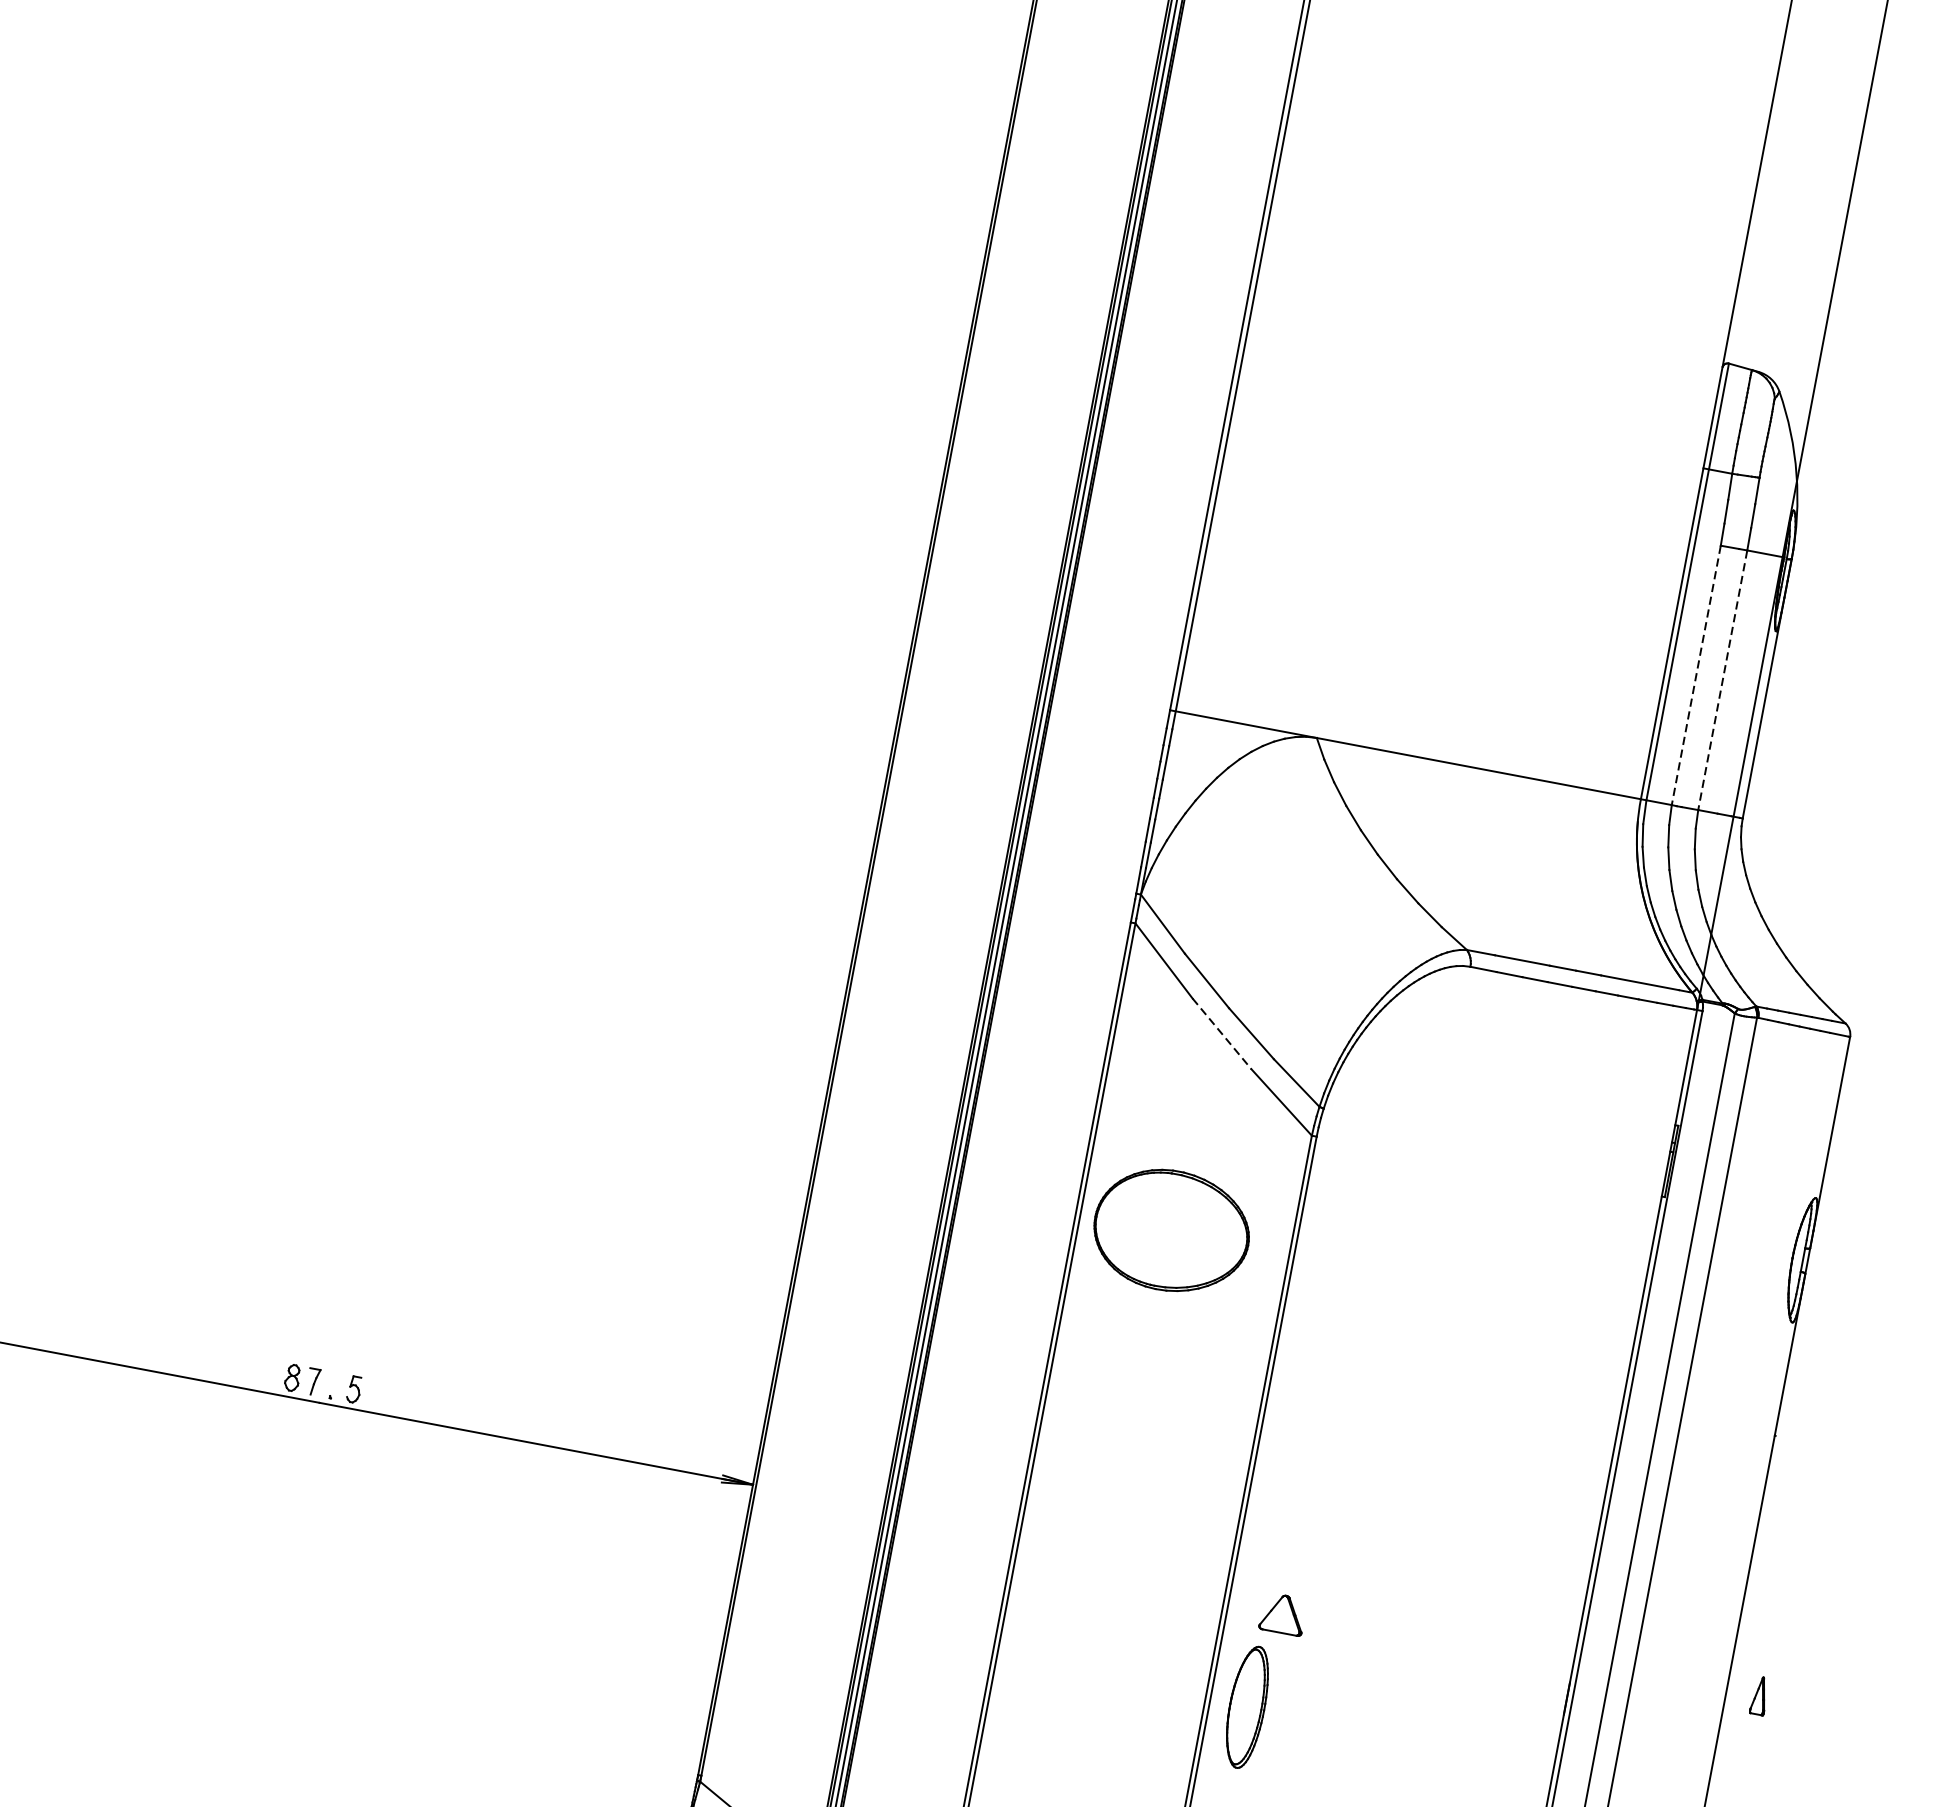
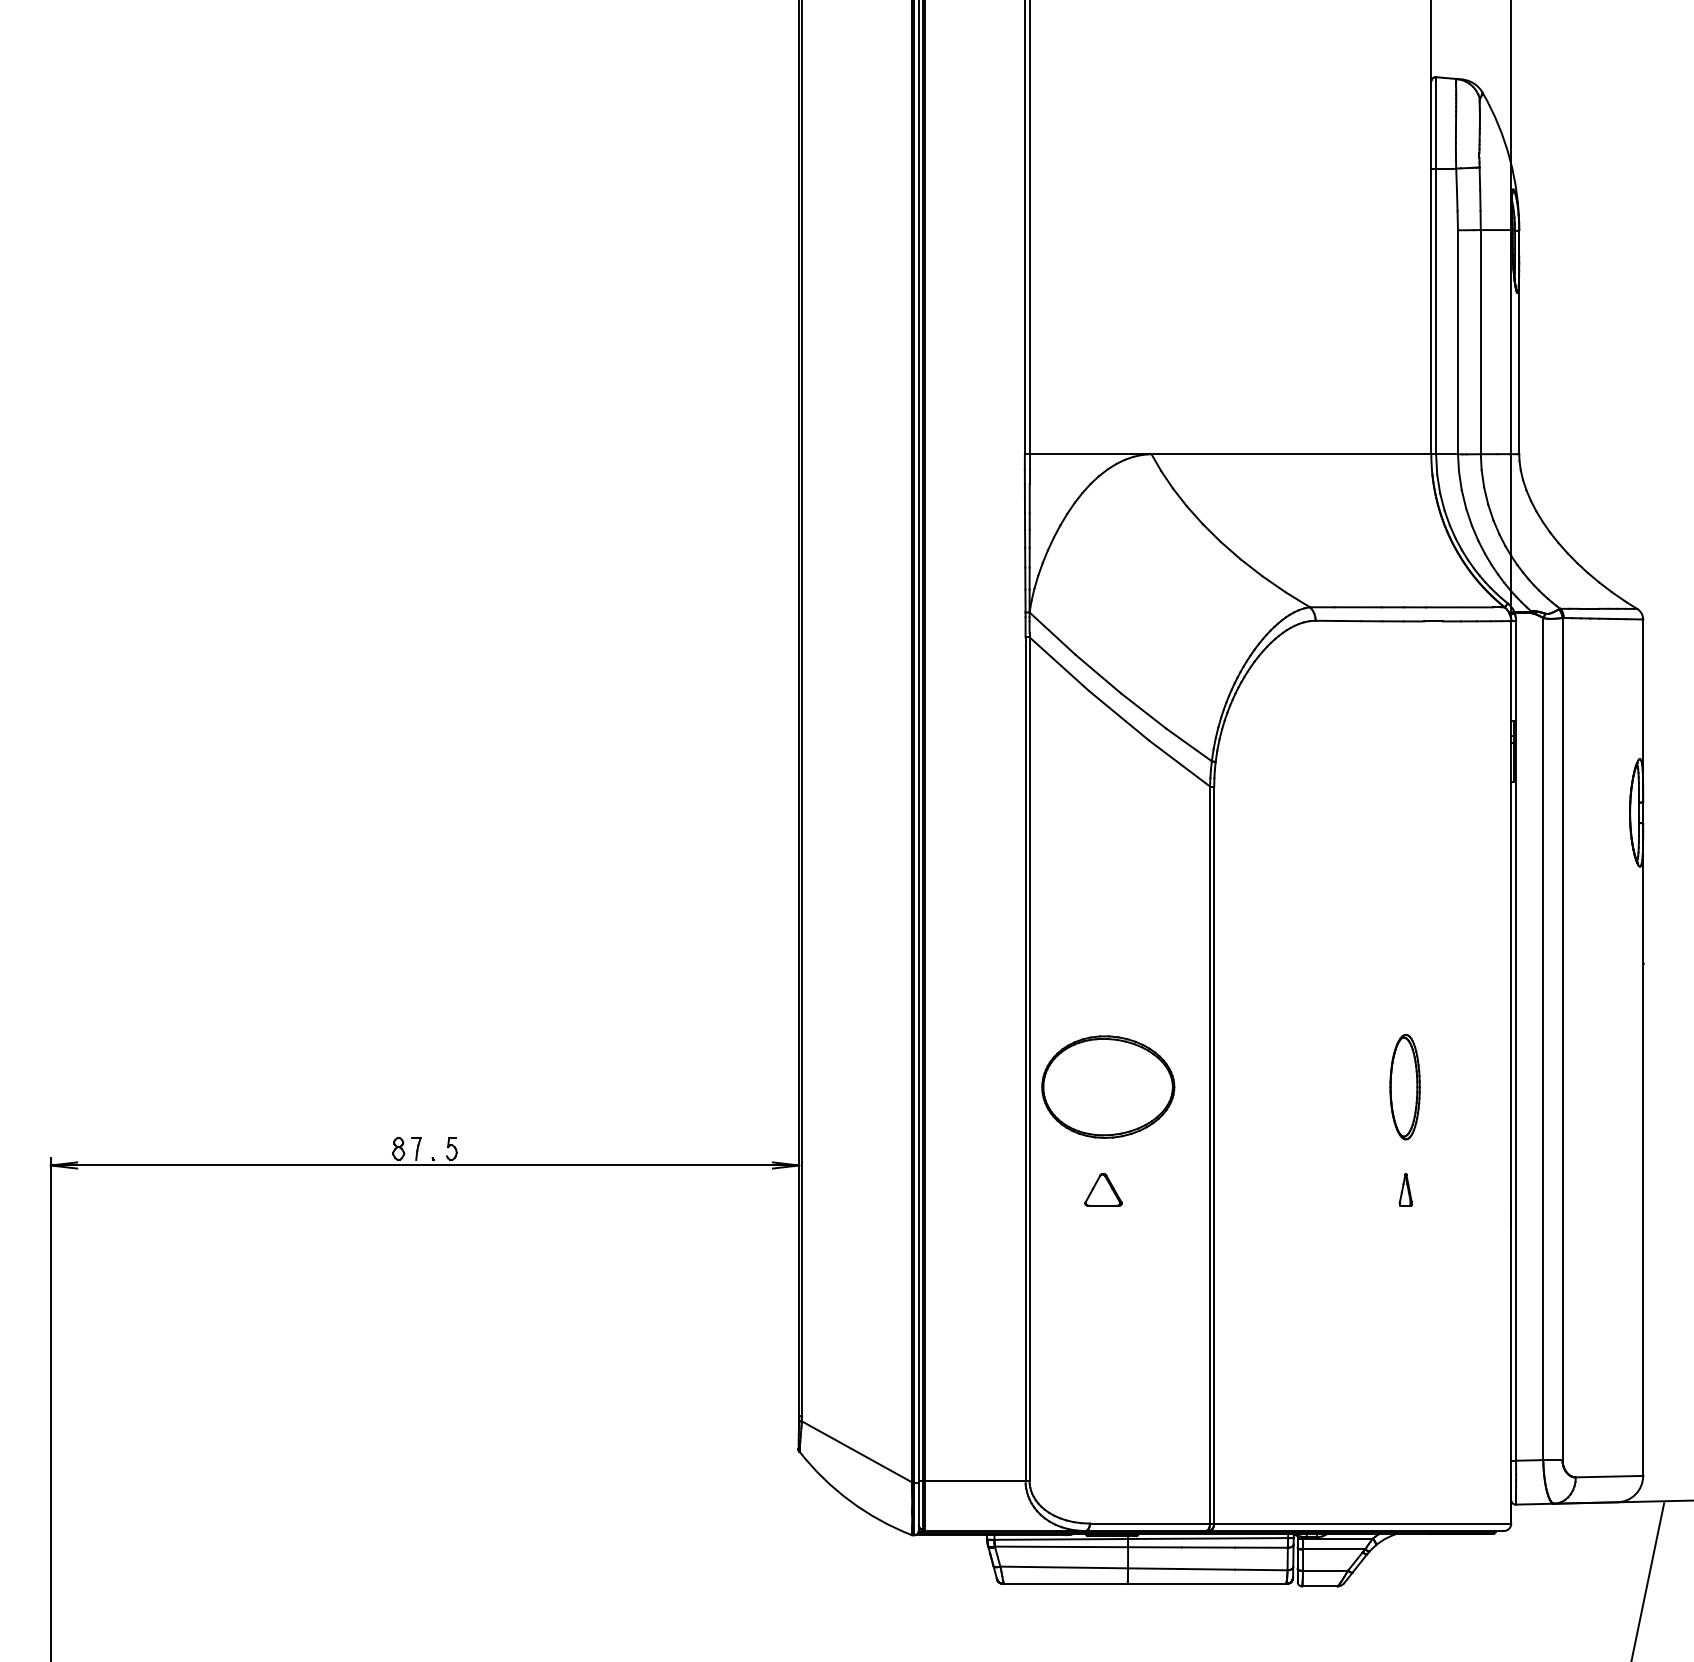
line: (1695, 675) -> (1457, 342), dashed -> solid
line: (1722, 680) -> (1480, 342), dashed -> solid
line: (1222, 1034) -> (1119, 716), dashed -> solid
part: (1172, 1230) -> (1108, 1086), moved
part: (1283, 1613) -> (1103, 1189), moved
part: (1759, 1695) -> (1405, 1189), moved
part: (1246, 1707) -> (1404, 1087), moved

